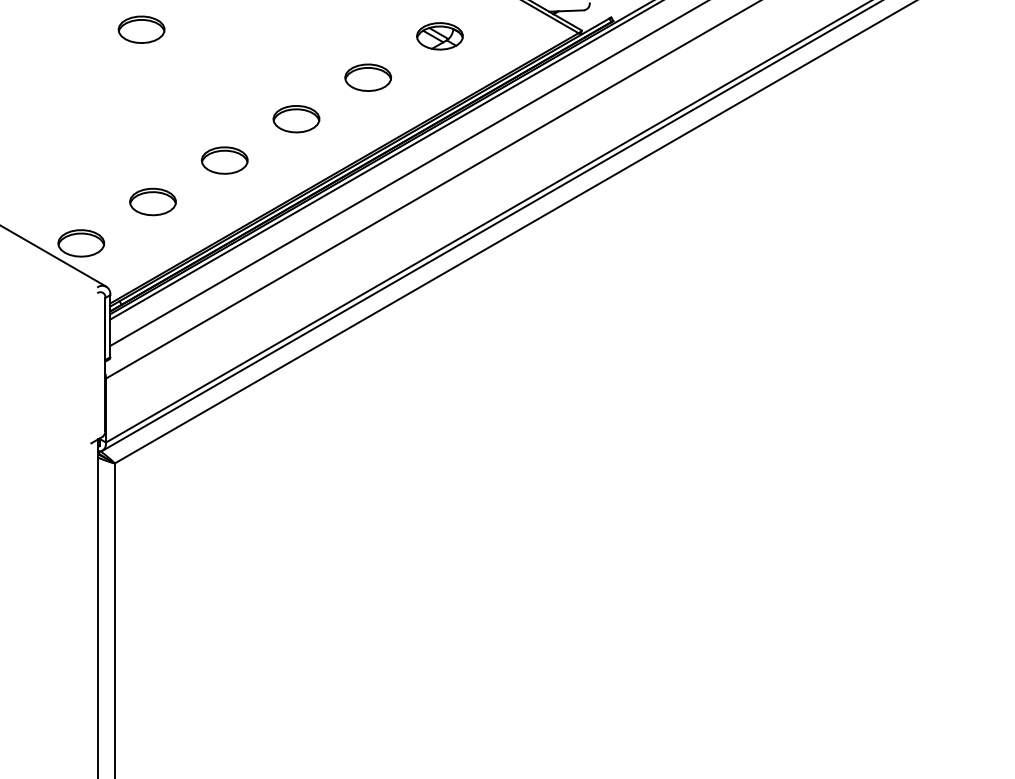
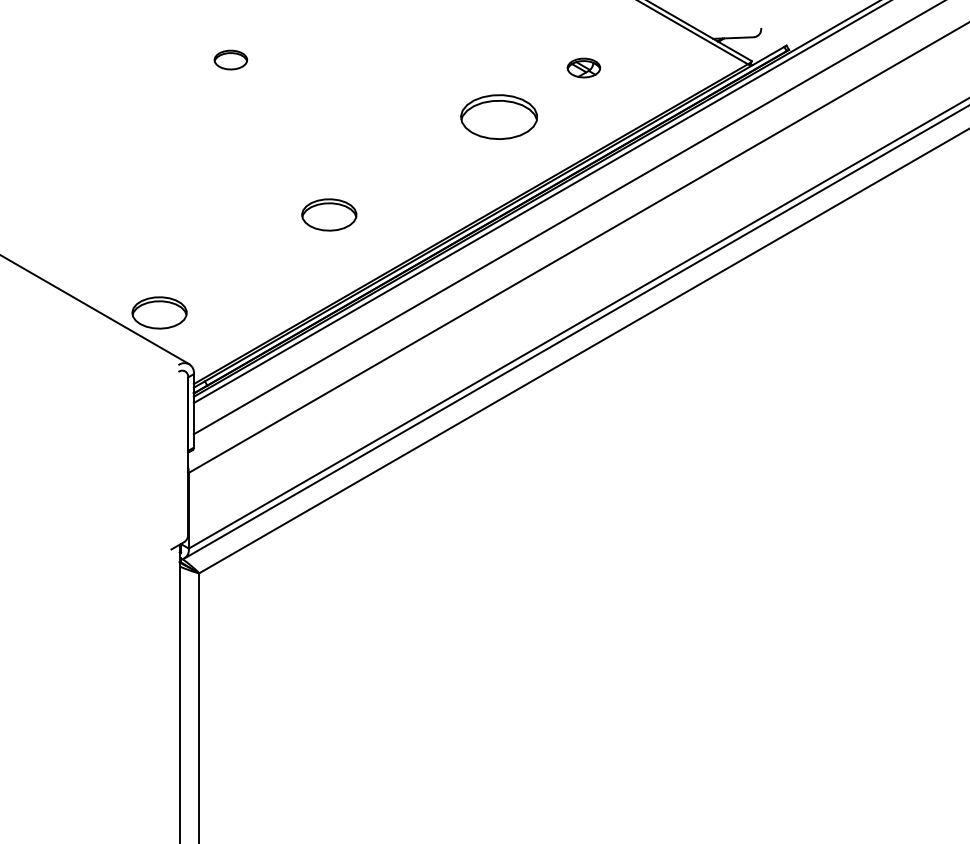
part: (141, 29) -> (230, 59), size x0.6
part: (439, 36) -> (583, 68), size x0.6
part: (367, 77) -> (498, 116), size x1.4
part: (296, 119) -> (414, 166), removed
part: (152, 201) -> (243, 263), removed

